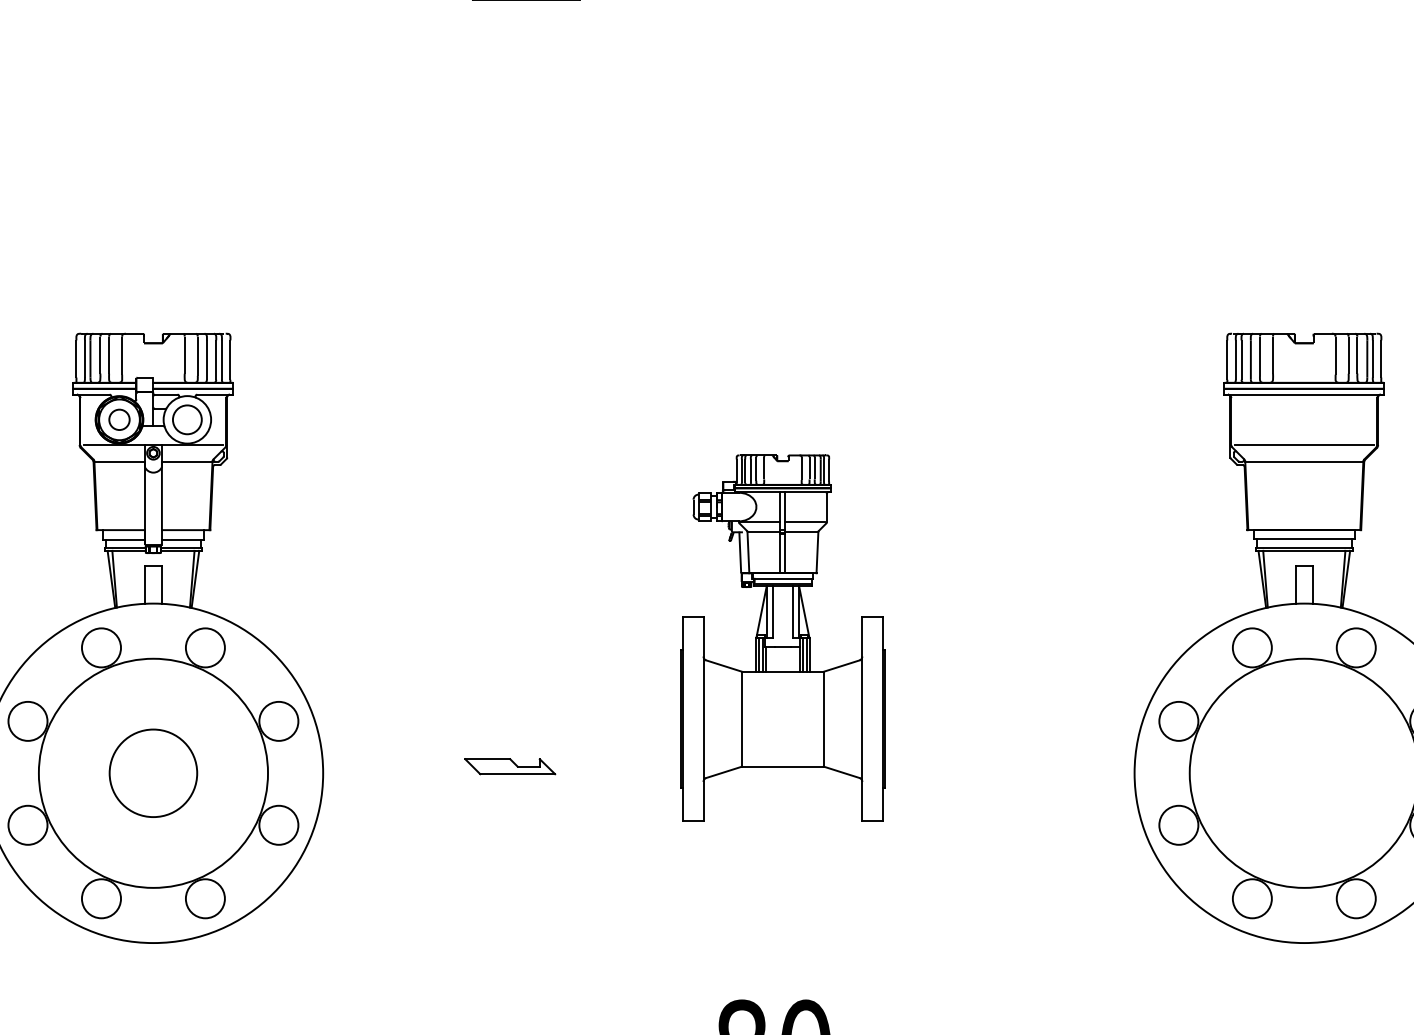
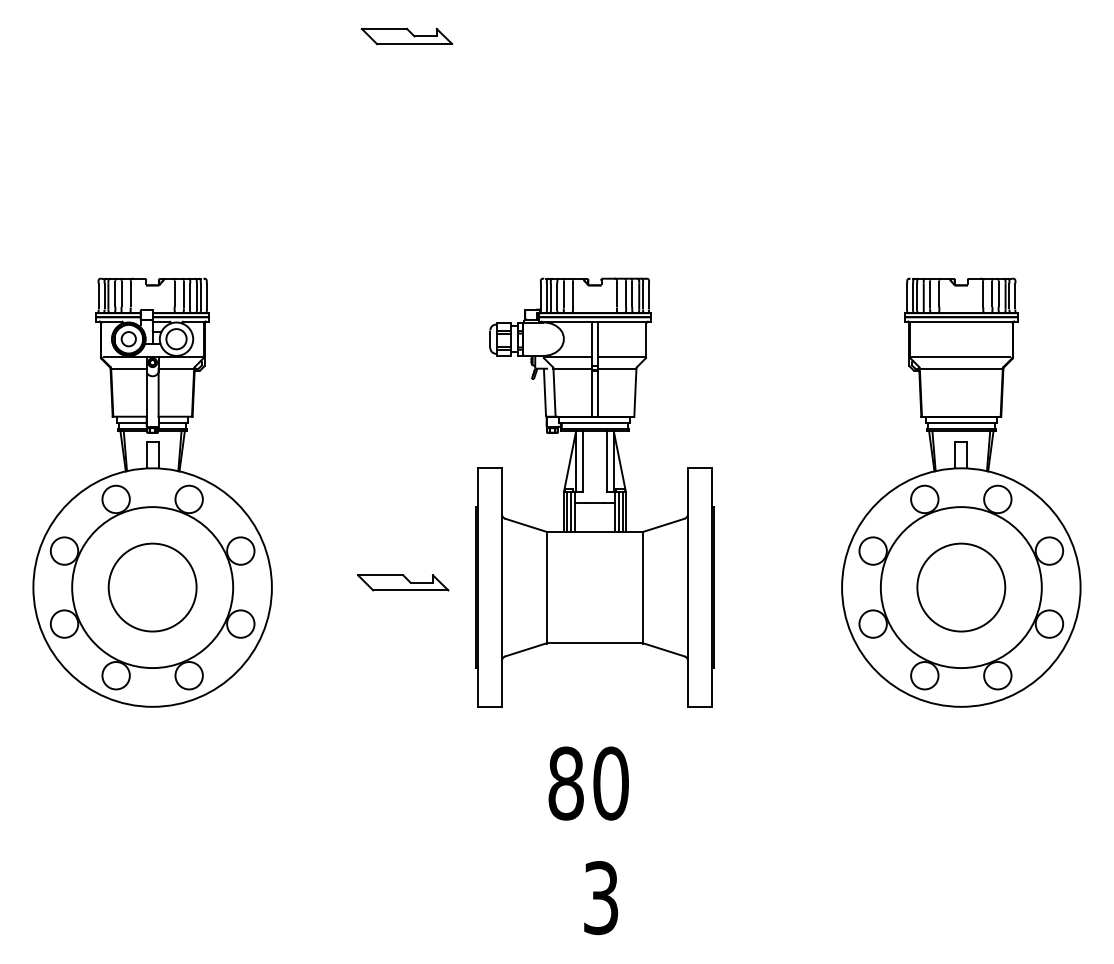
part: (782, 638) -> (594, 492), size x1.67
part: (510, 766) -> (403, 582), size x1.43
circle: (153, 773) -> (152, 587), size x1.43
circle: (1304, 773) -> (961, 587), added

